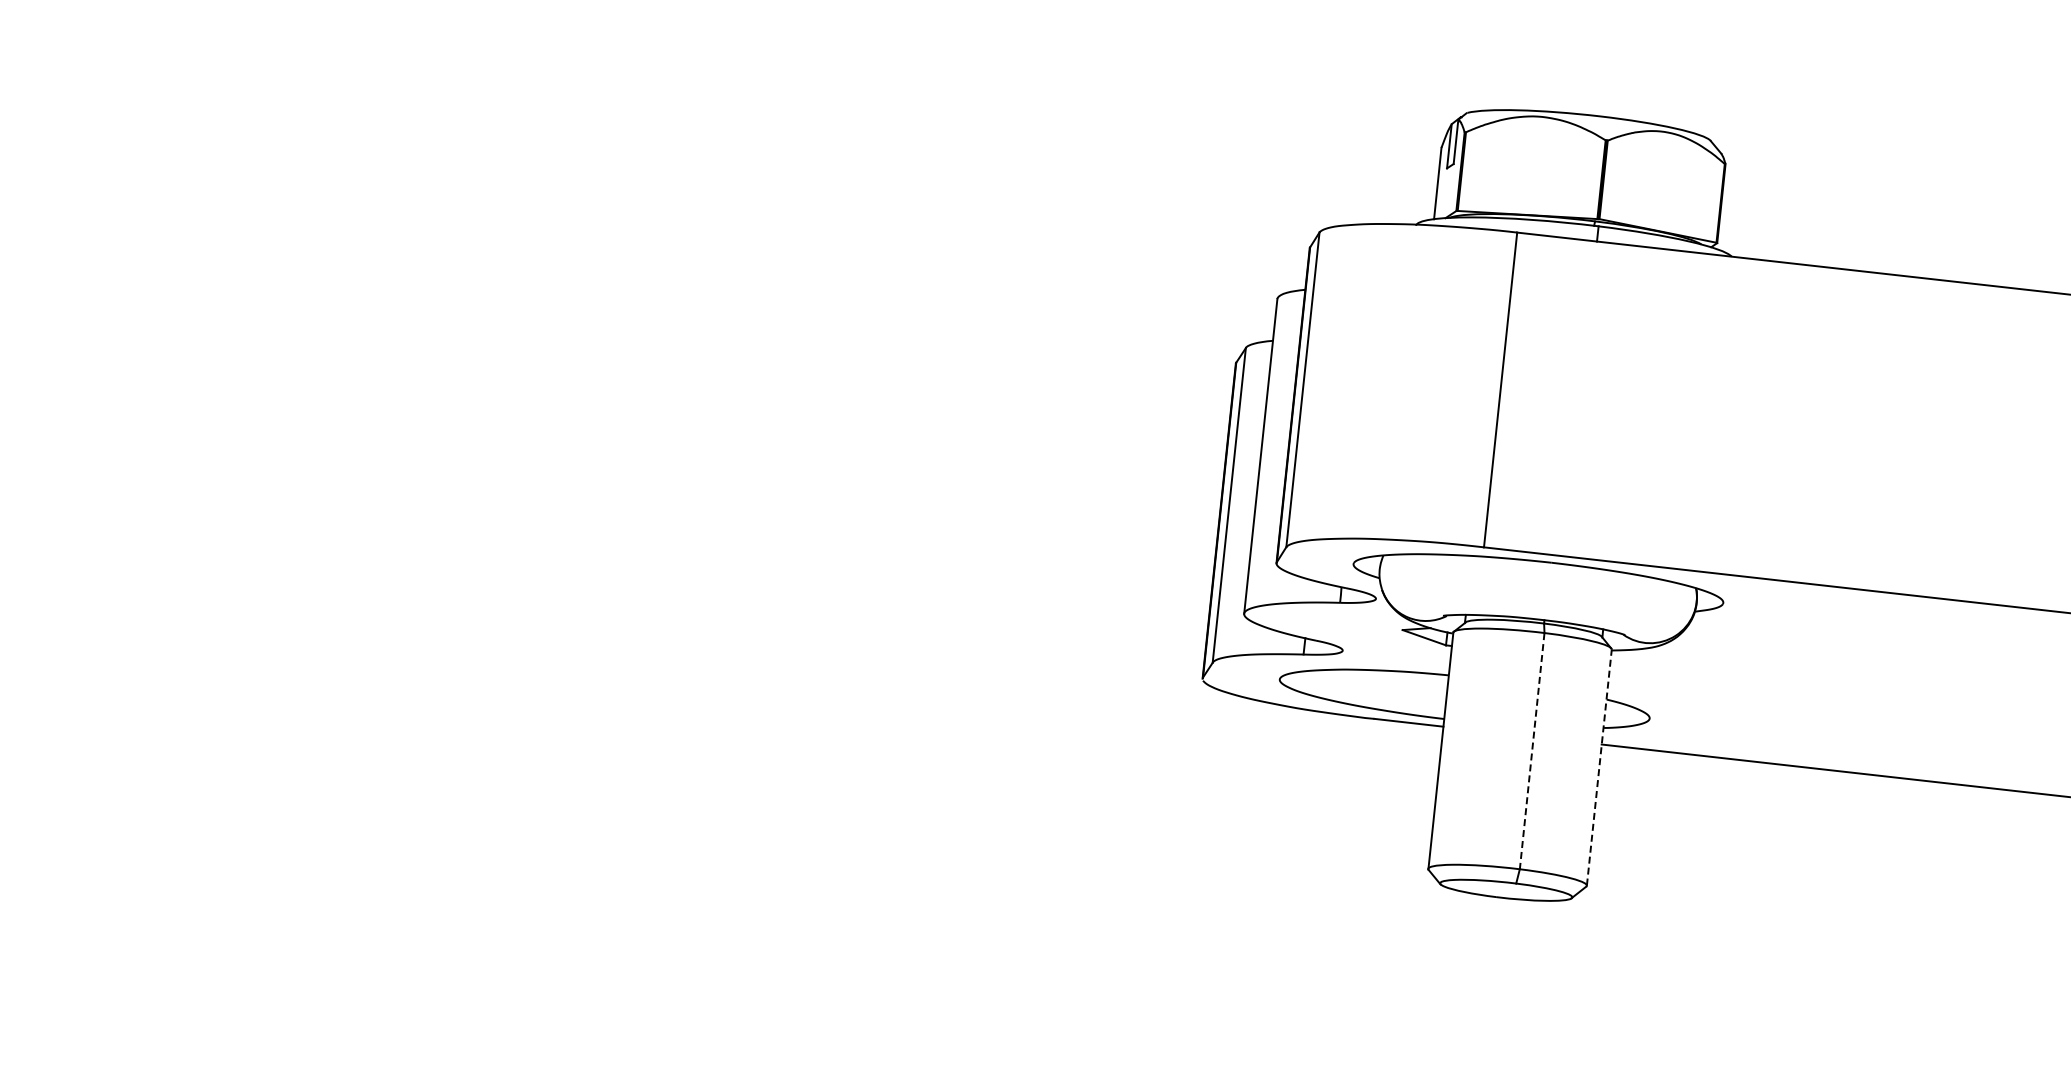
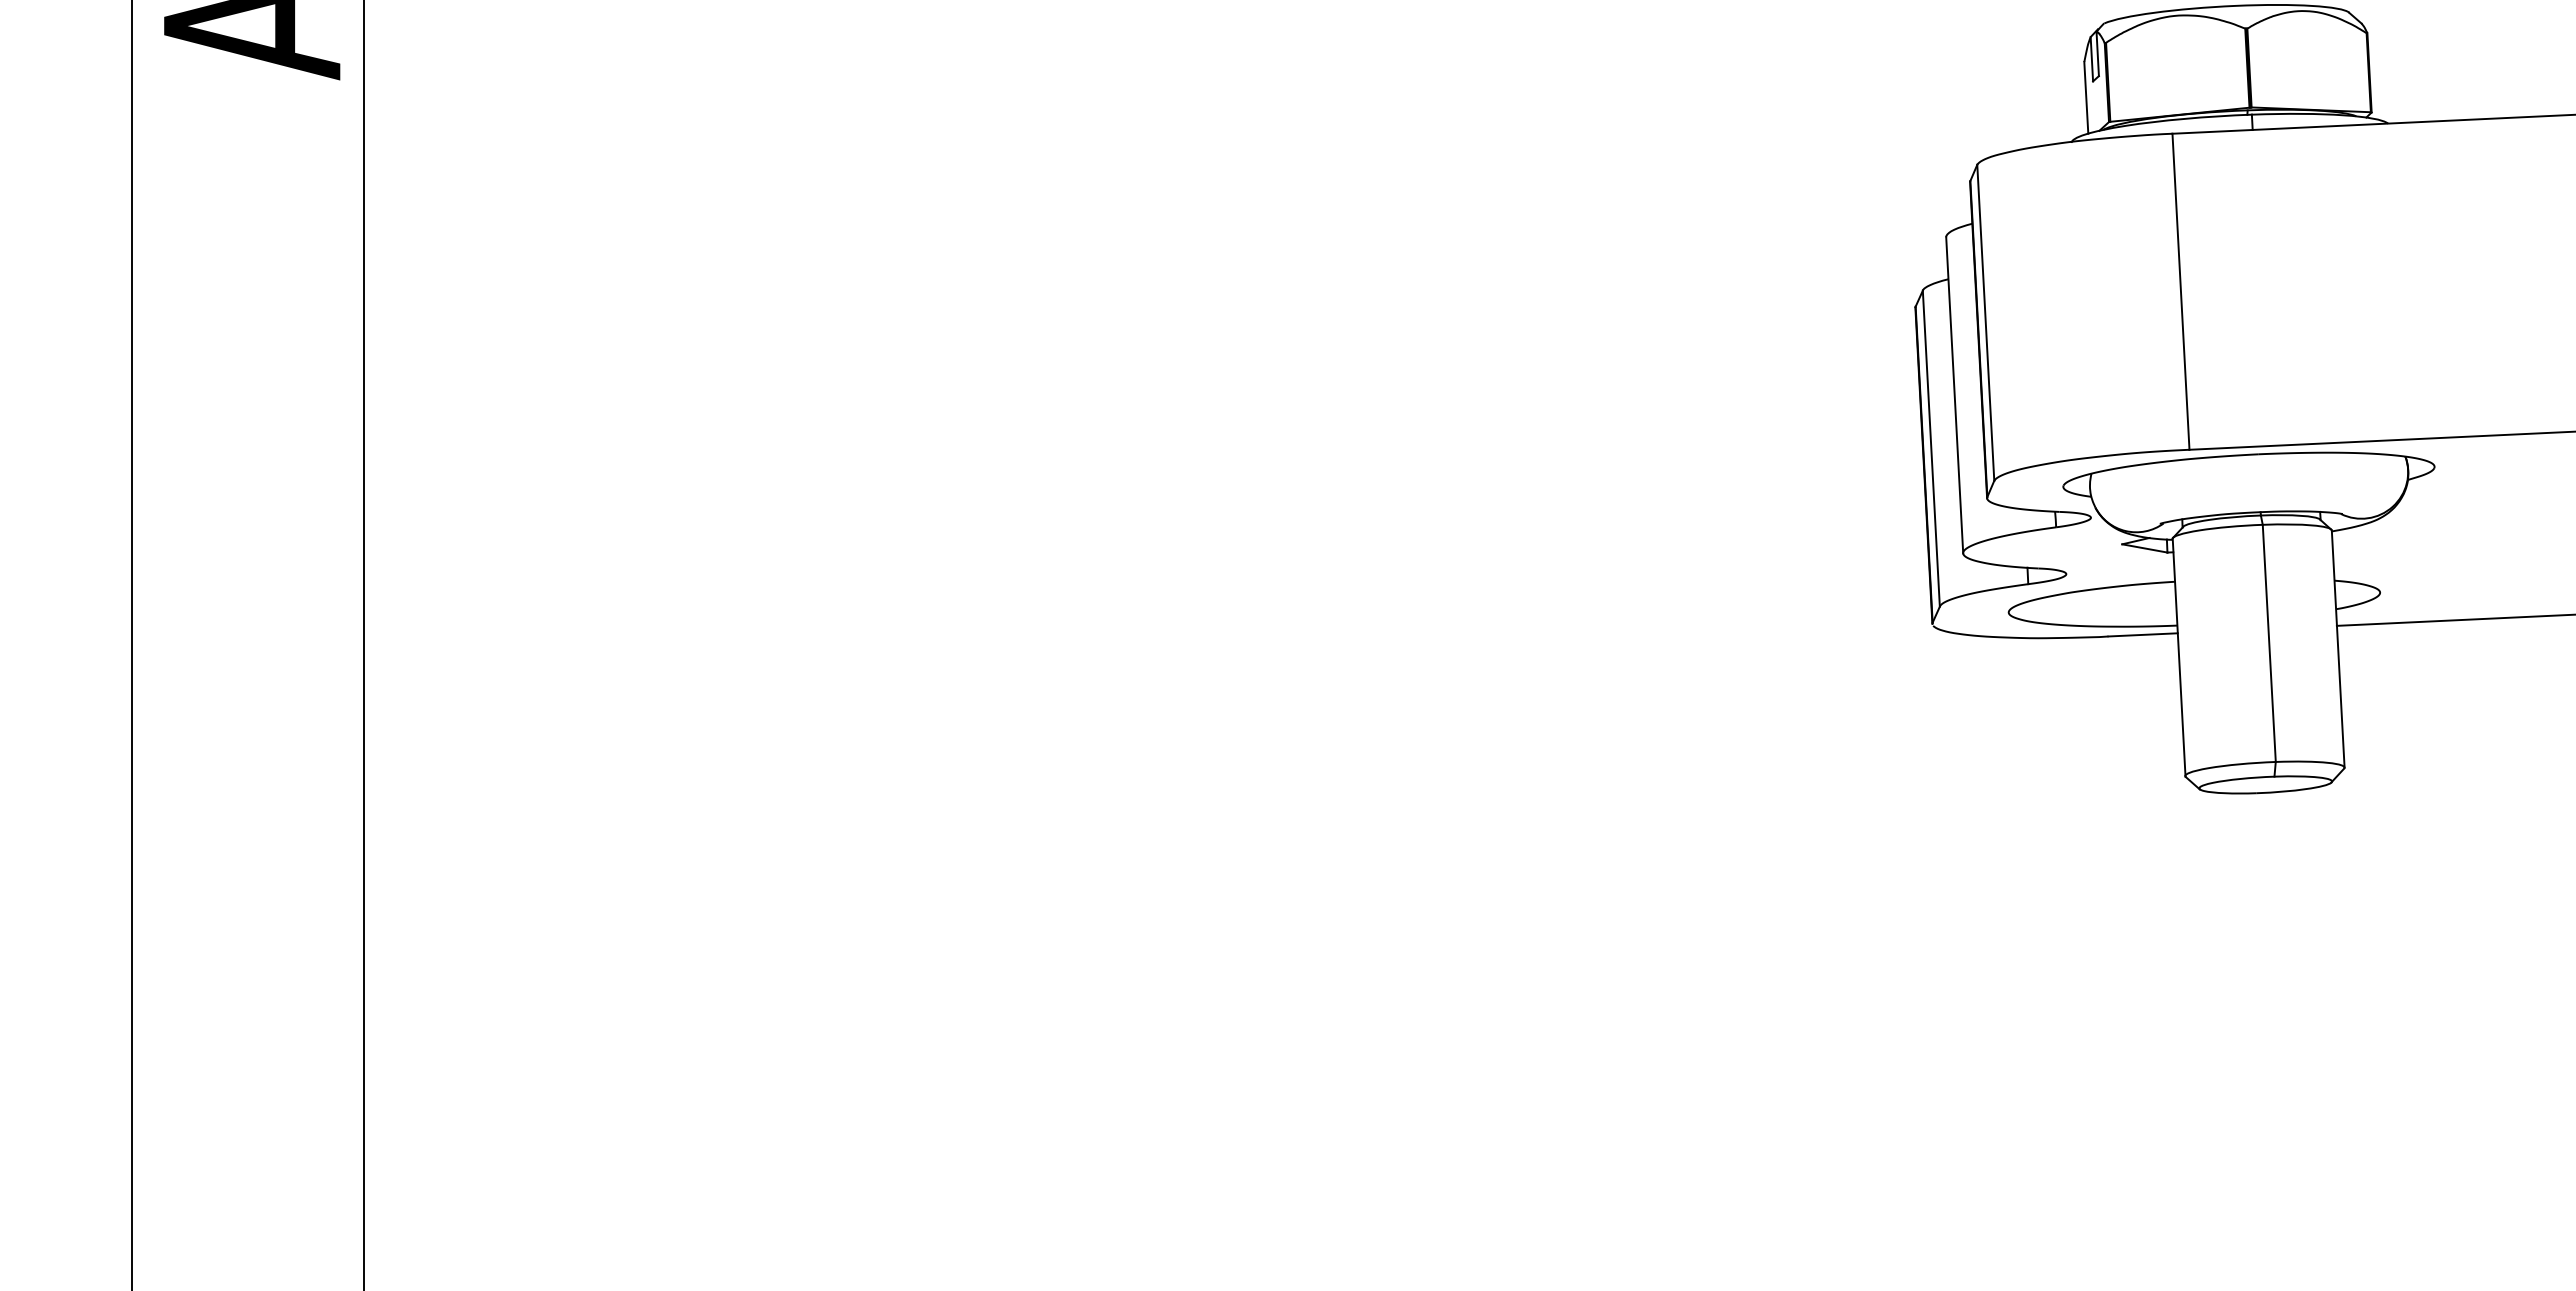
line: (1532, 751) -> (2269, 643), dashed -> solid
line: (1599, 767) -> (2338, 648), dashed -> solid

